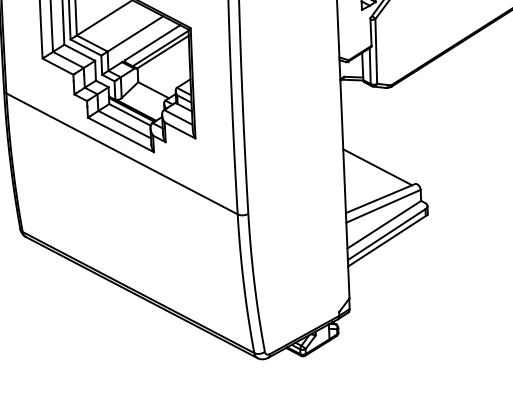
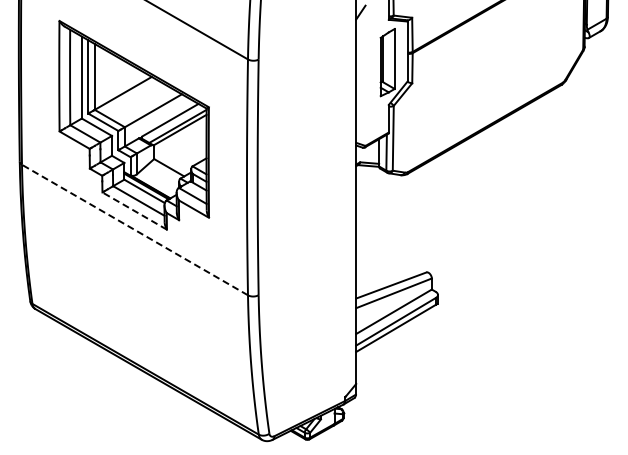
line: (120, 134) -> (134, 210), solid -> dashed
line: (121, 153) -> (134, 229), solid -> dashed
line: (377, 166) -> (389, 253), removed

